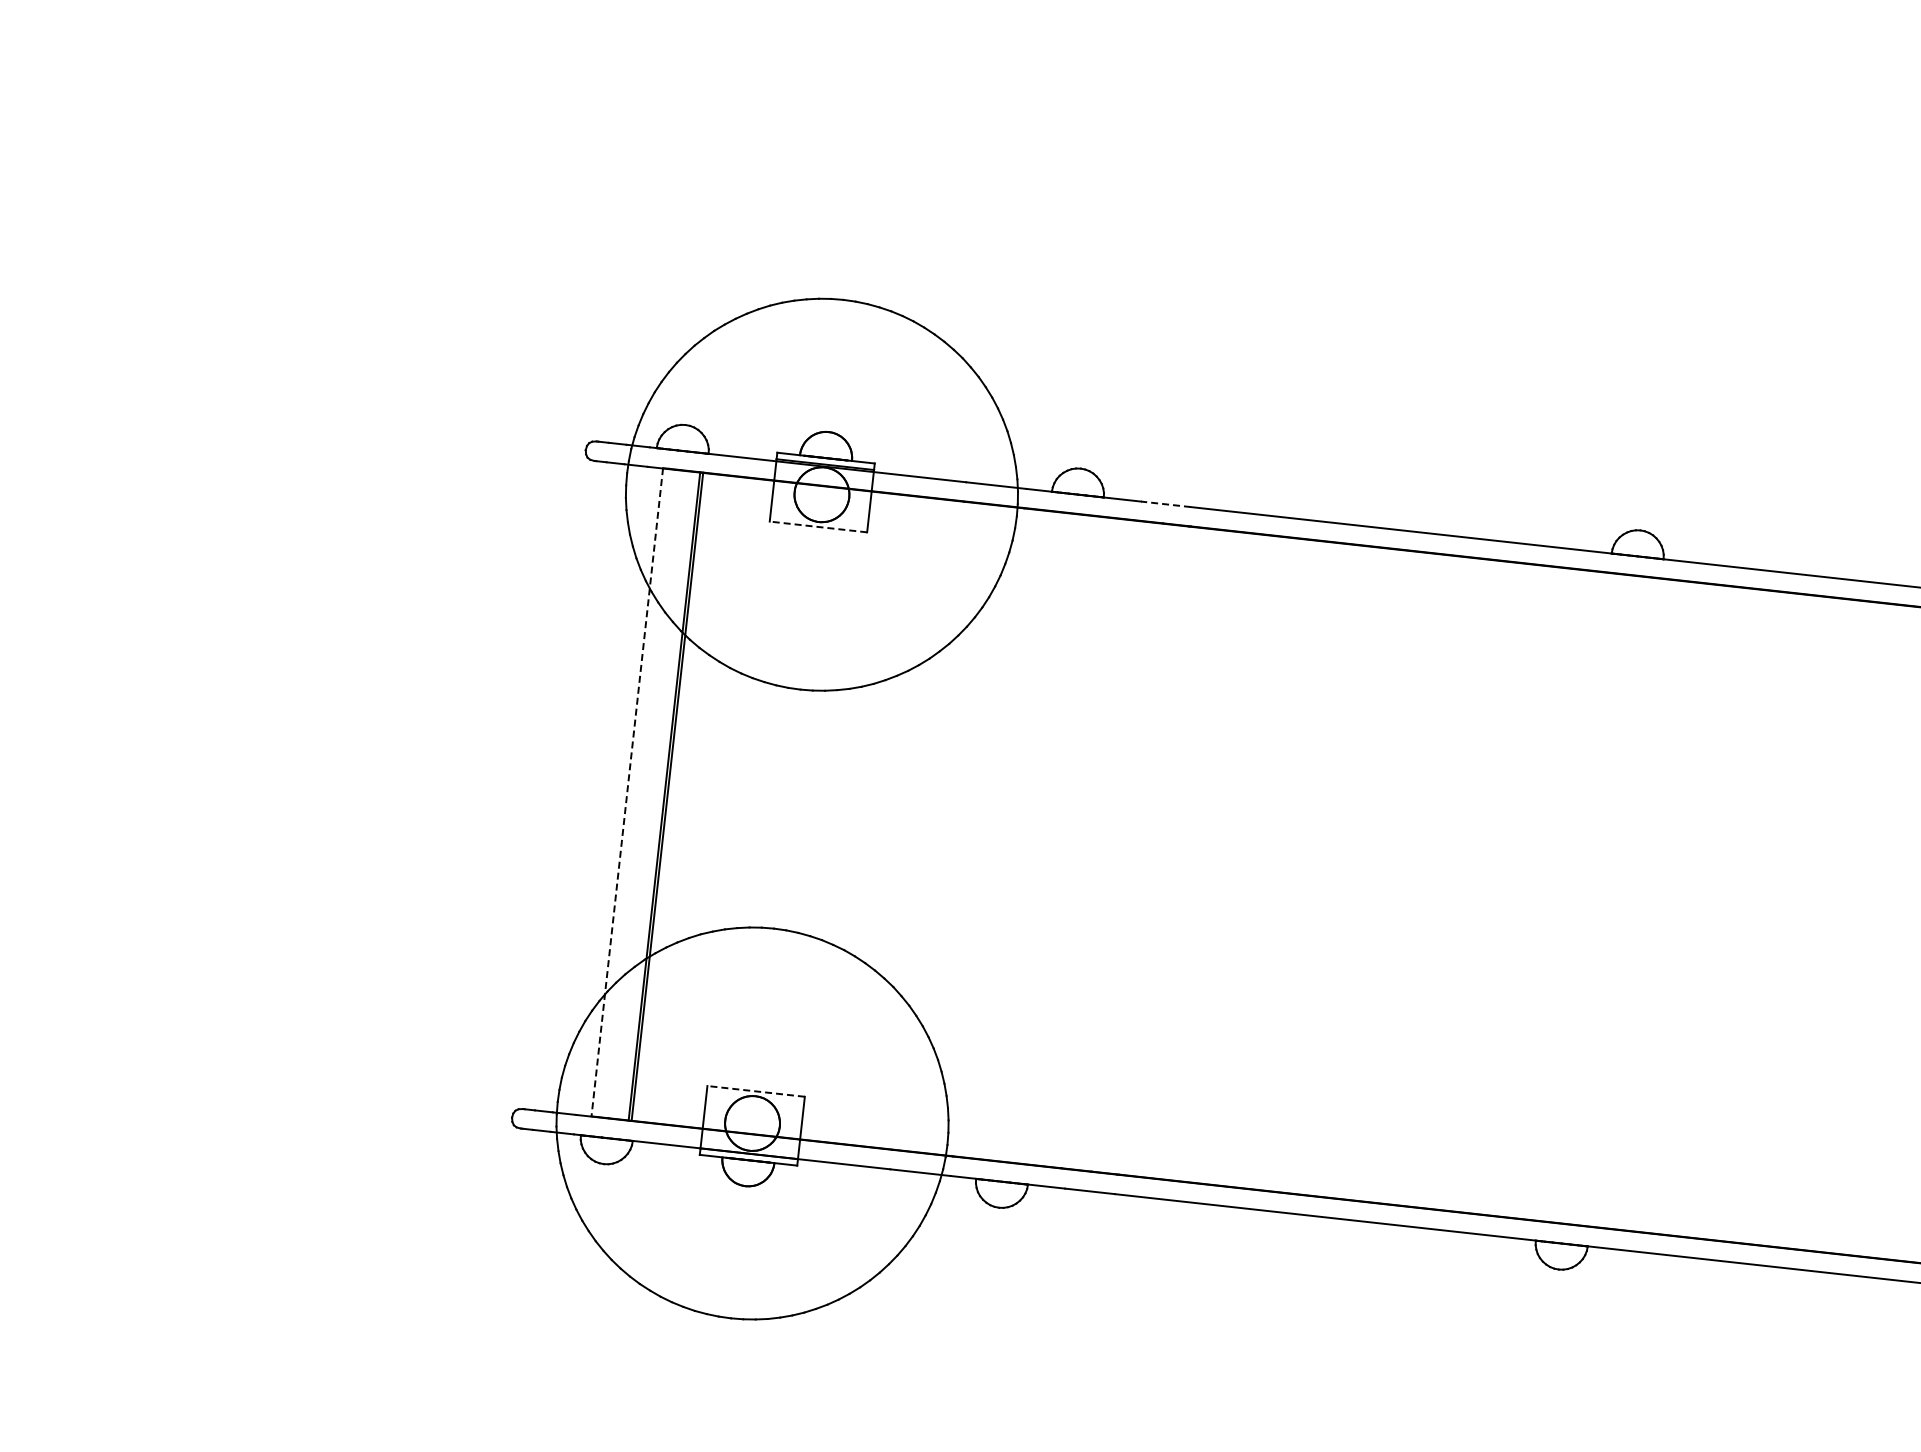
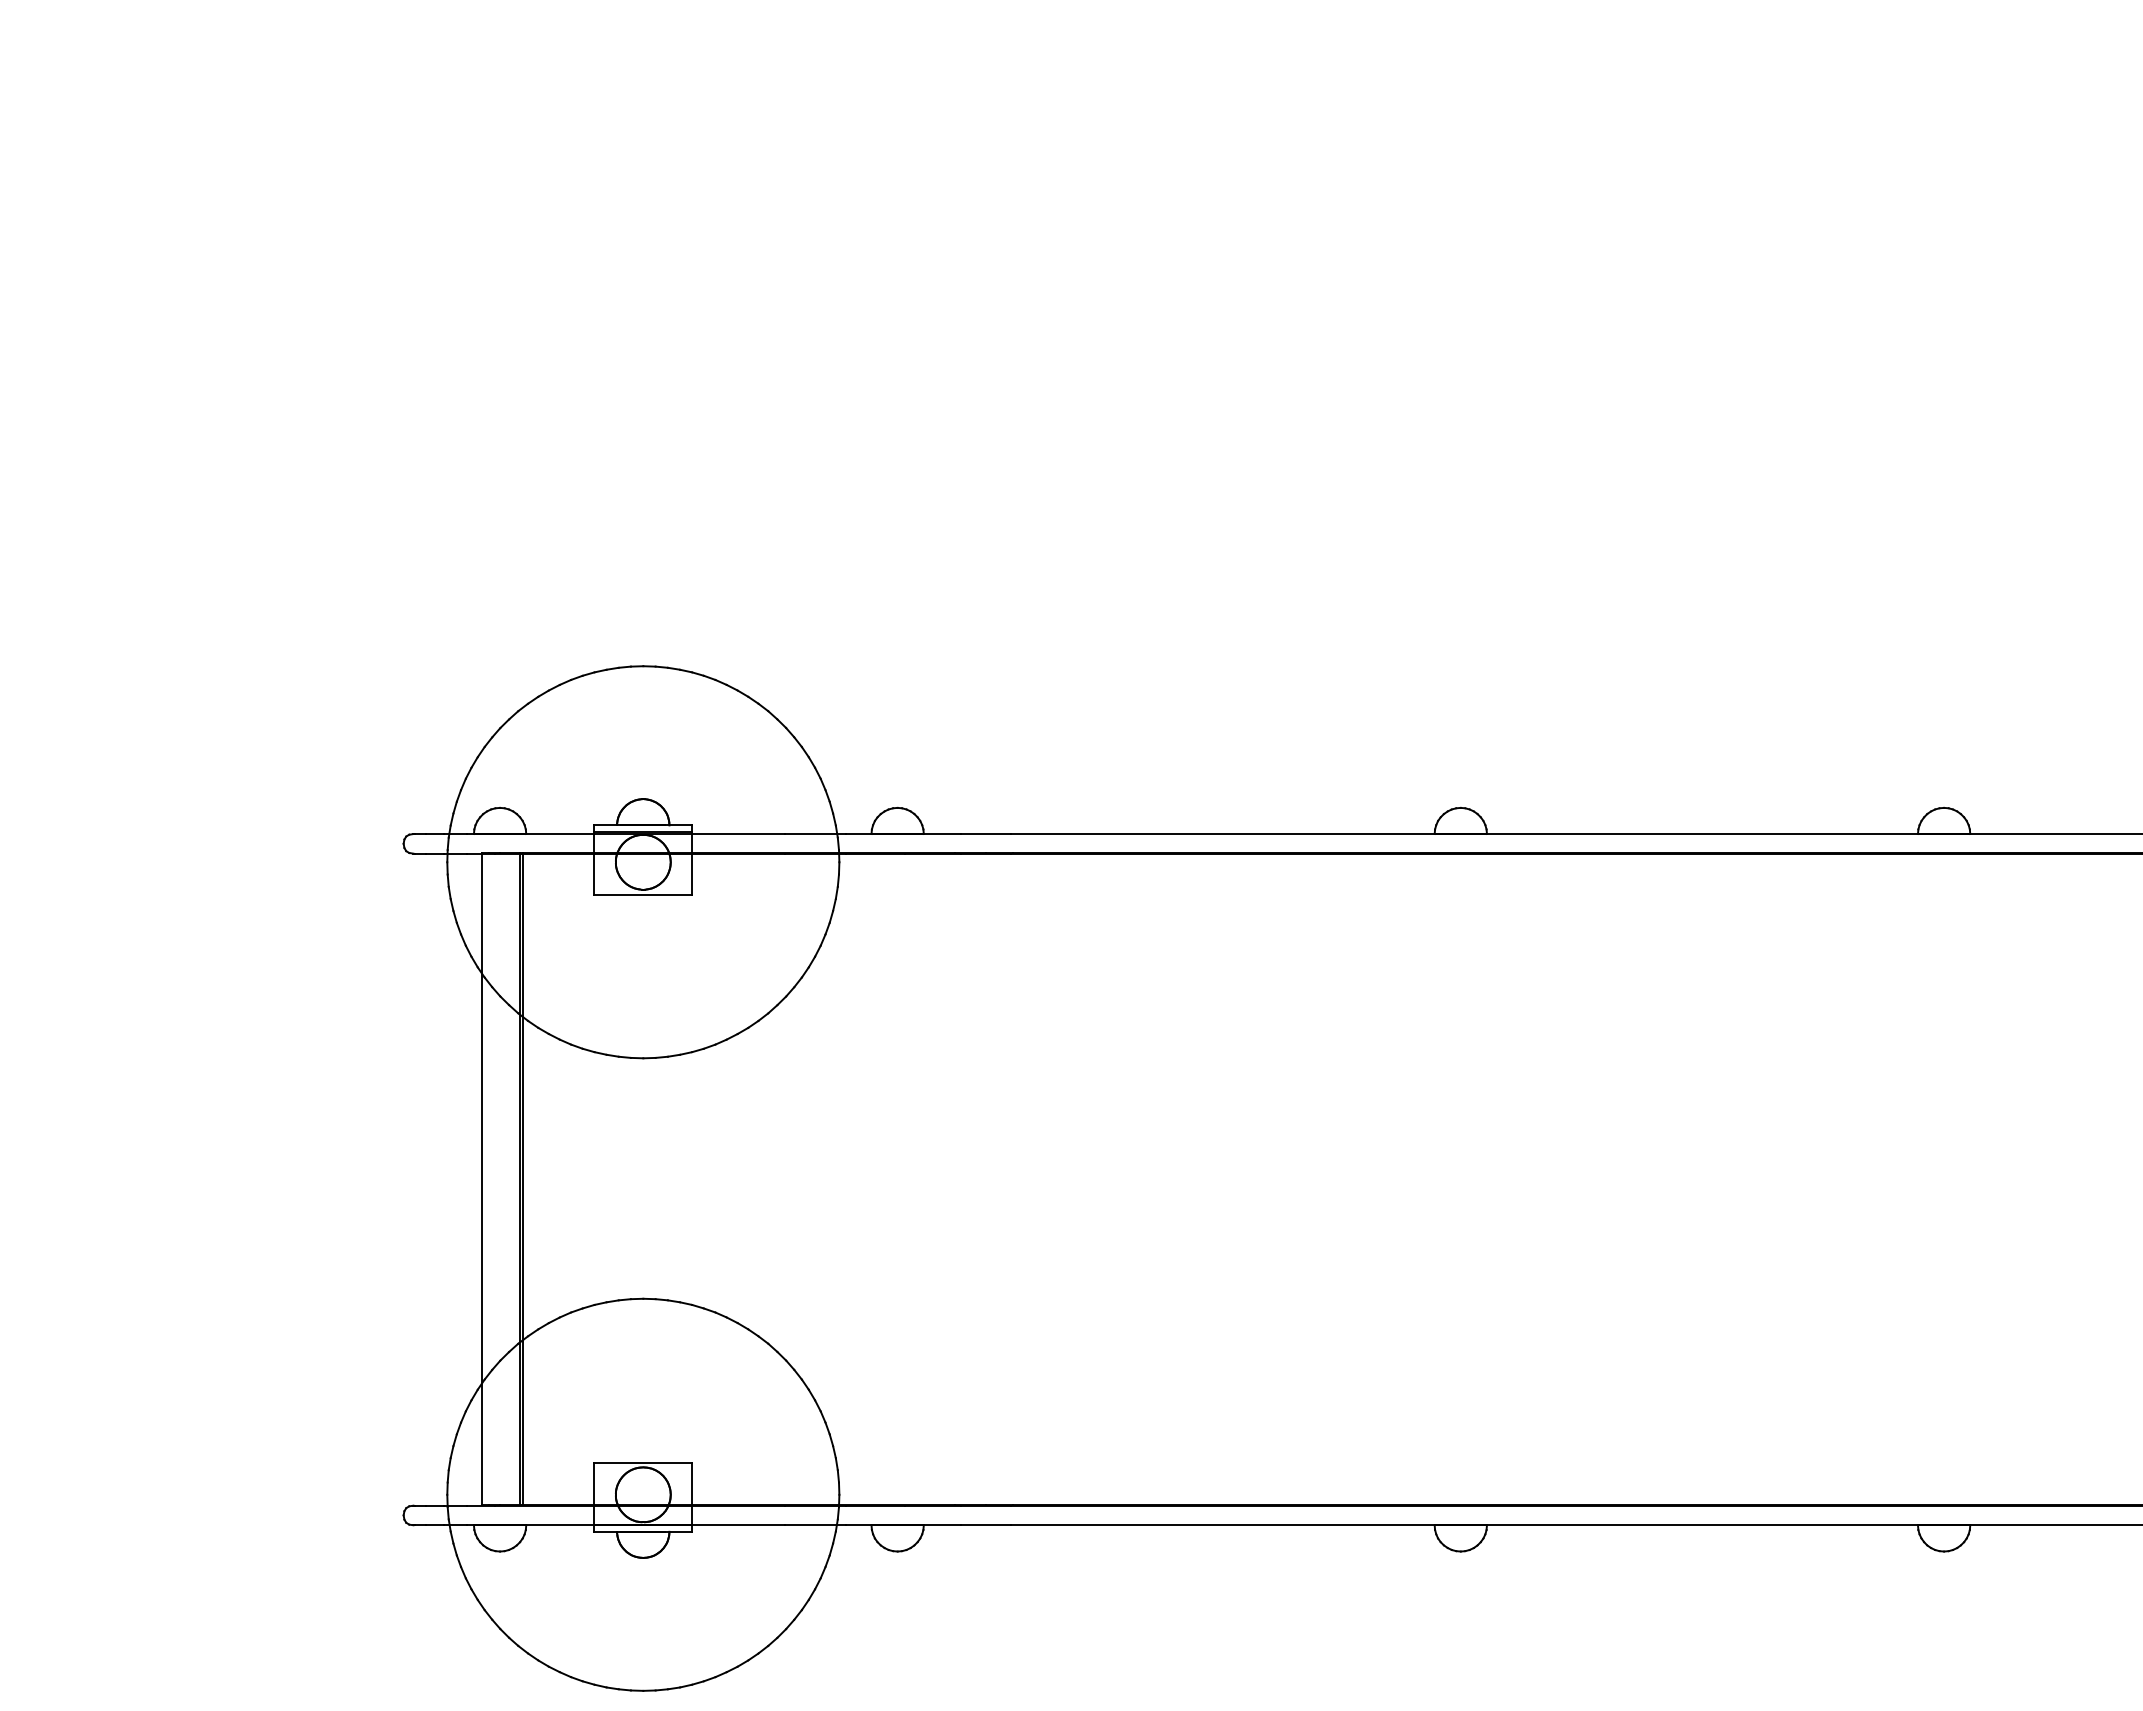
line: (1165, 504) -> (985, 834), dashed -> solid
line: (817, 526) -> (642, 894), dashed -> solid
line: (627, 792) -> (482, 1179), dashed -> solid
line: (755, 1091) -> (642, 1462), dashed -> solid

